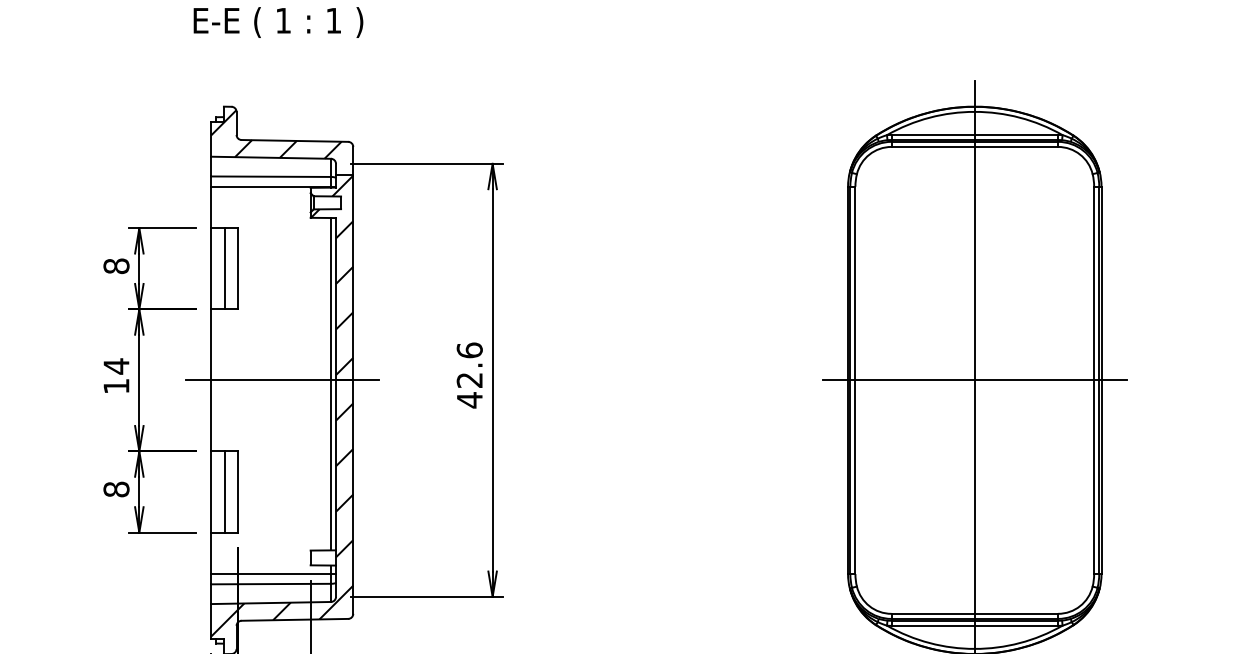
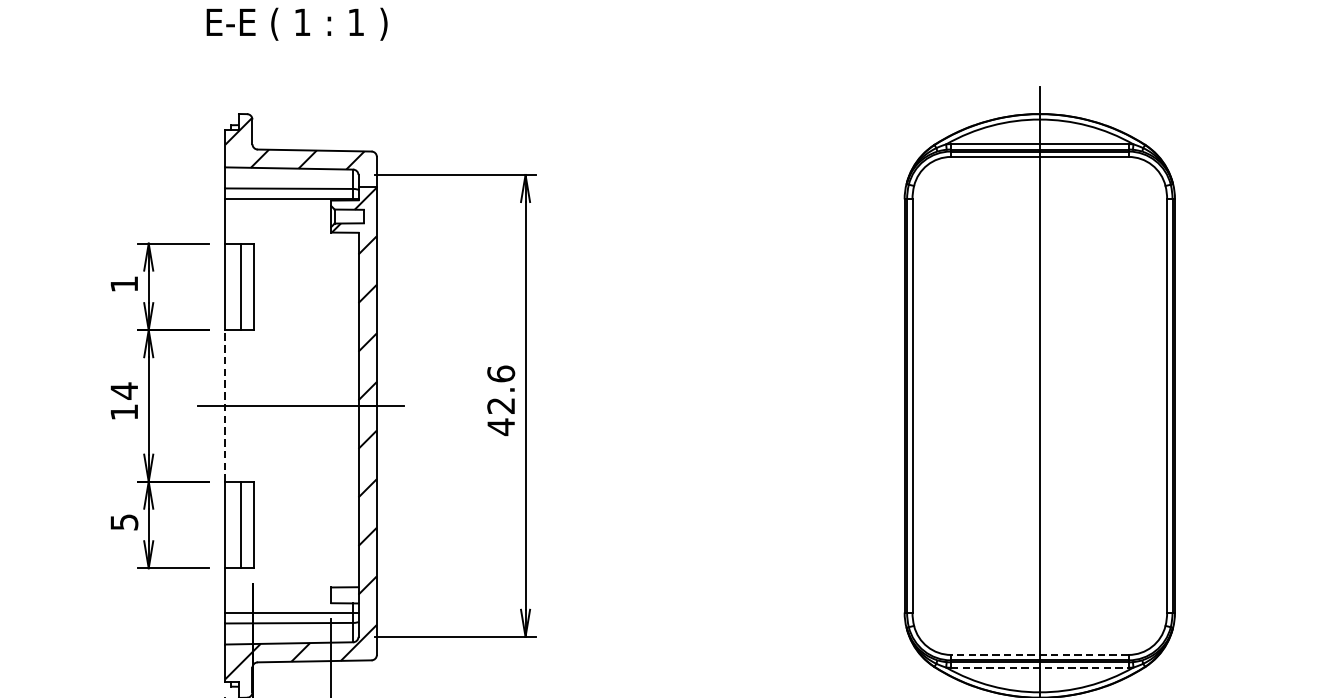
text: (116, 266) -> (124, 284), 8 -> 1
line: (211, 379) -> (225, 404), solid -> dashed
line: (974, 380) -> (1039, 406), removed
line: (331, 384) -> (353, 410), removed
text: (116, 489) -> (124, 522), 8 -> 5
line: (974, 613) -> (1039, 654), solid -> dashed
line: (975, 625) -> (1040, 667), solid -> dashed

